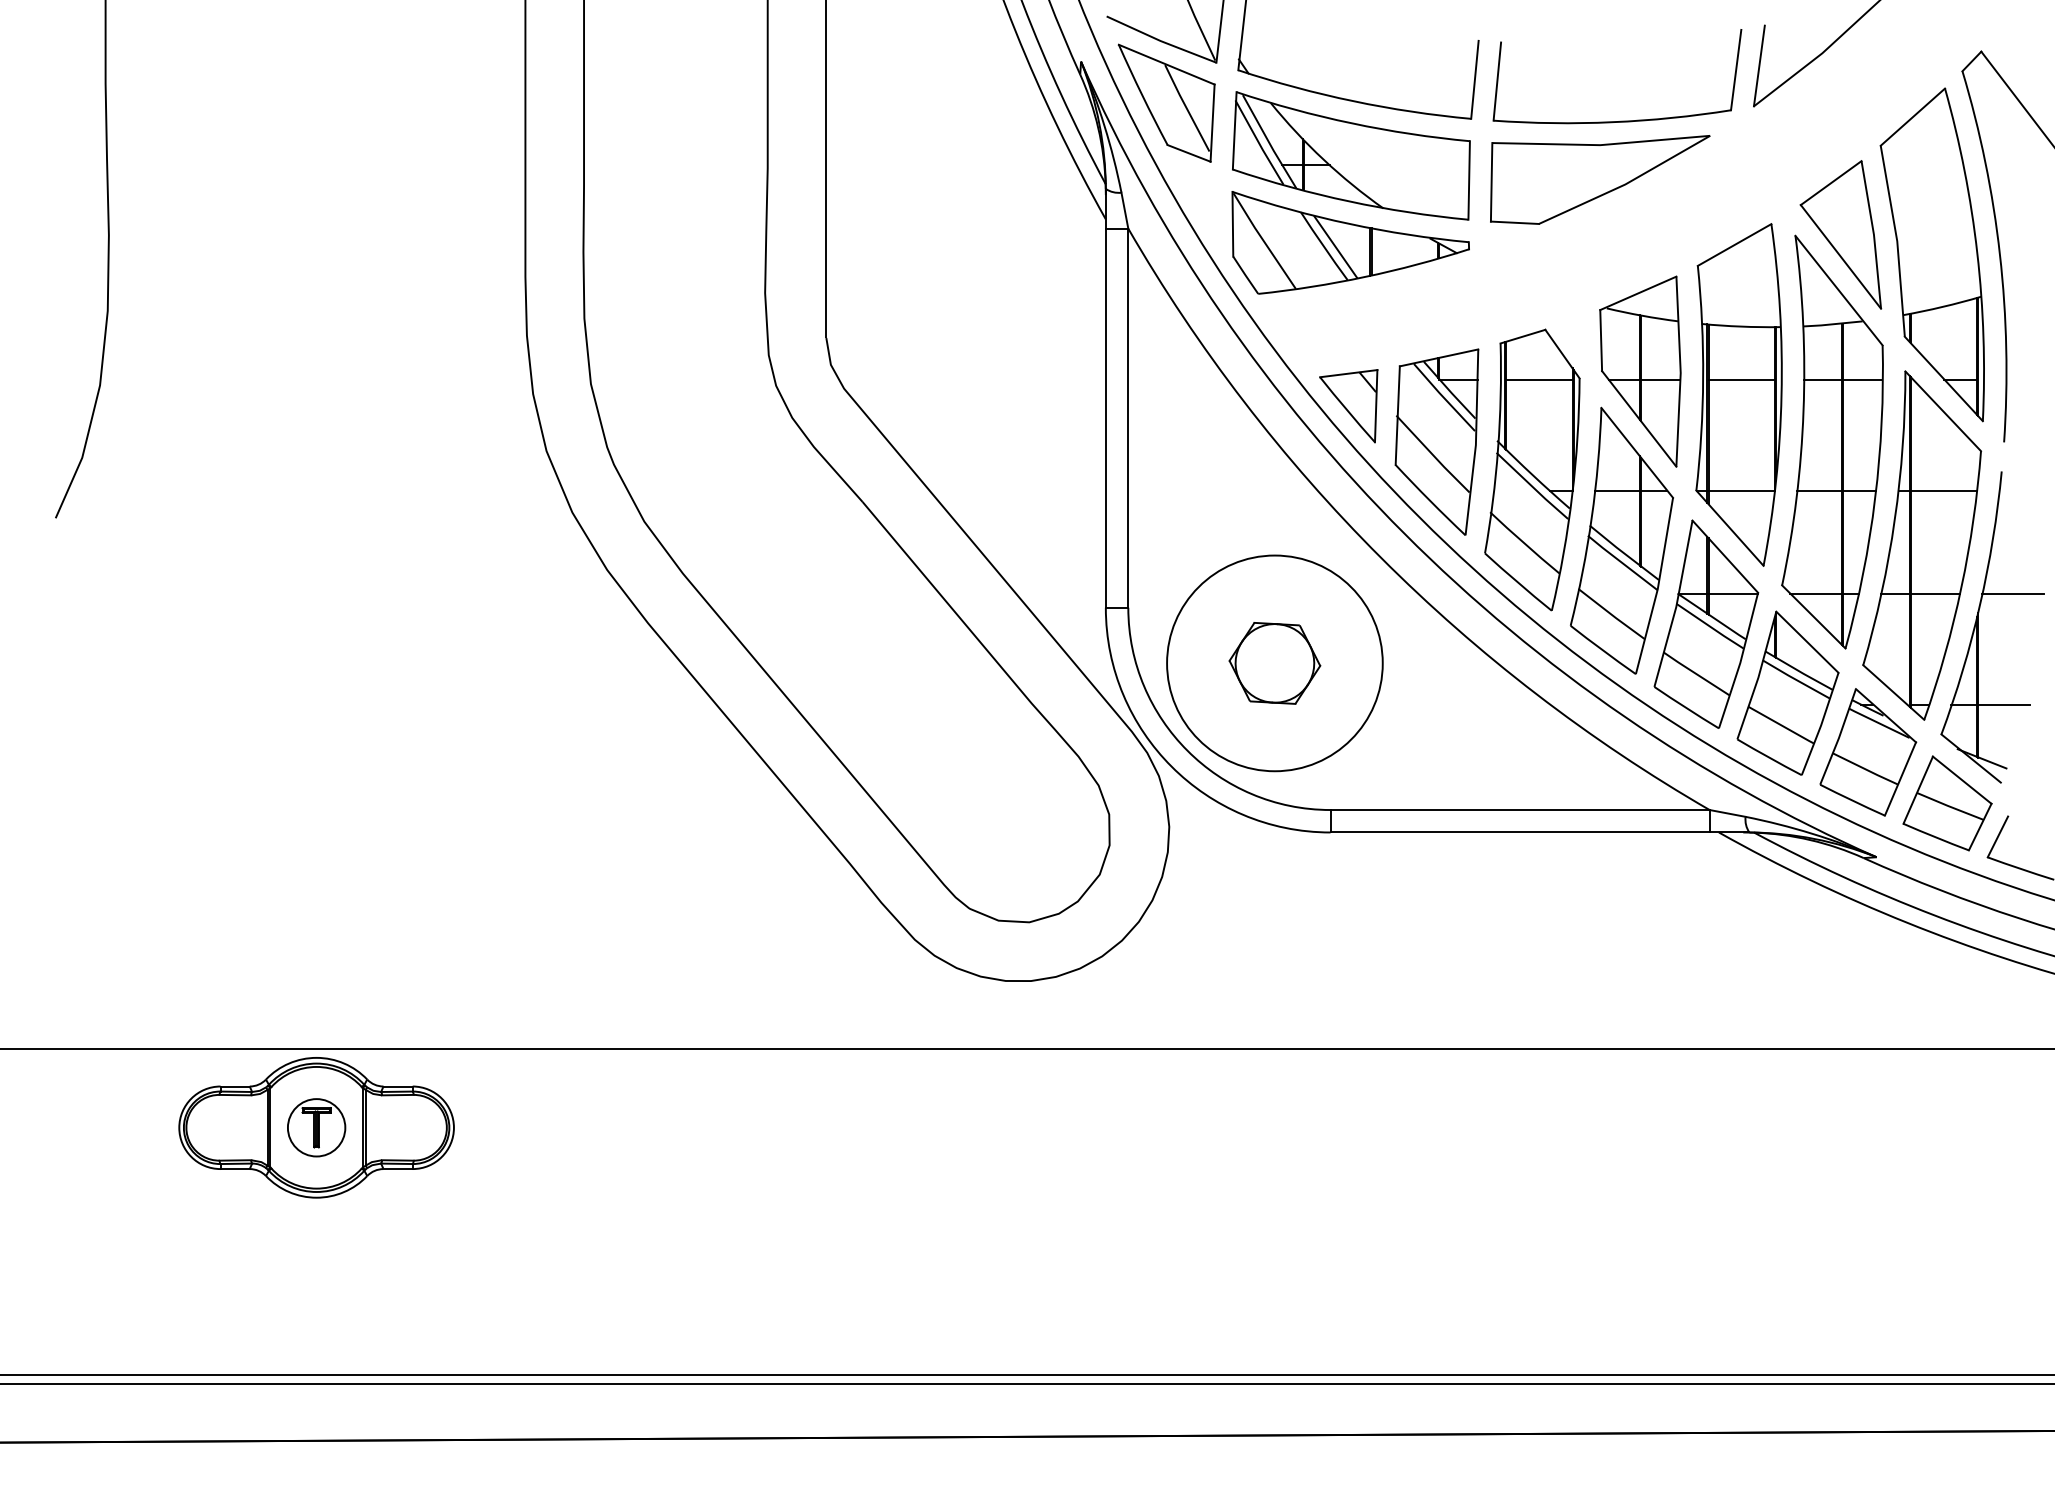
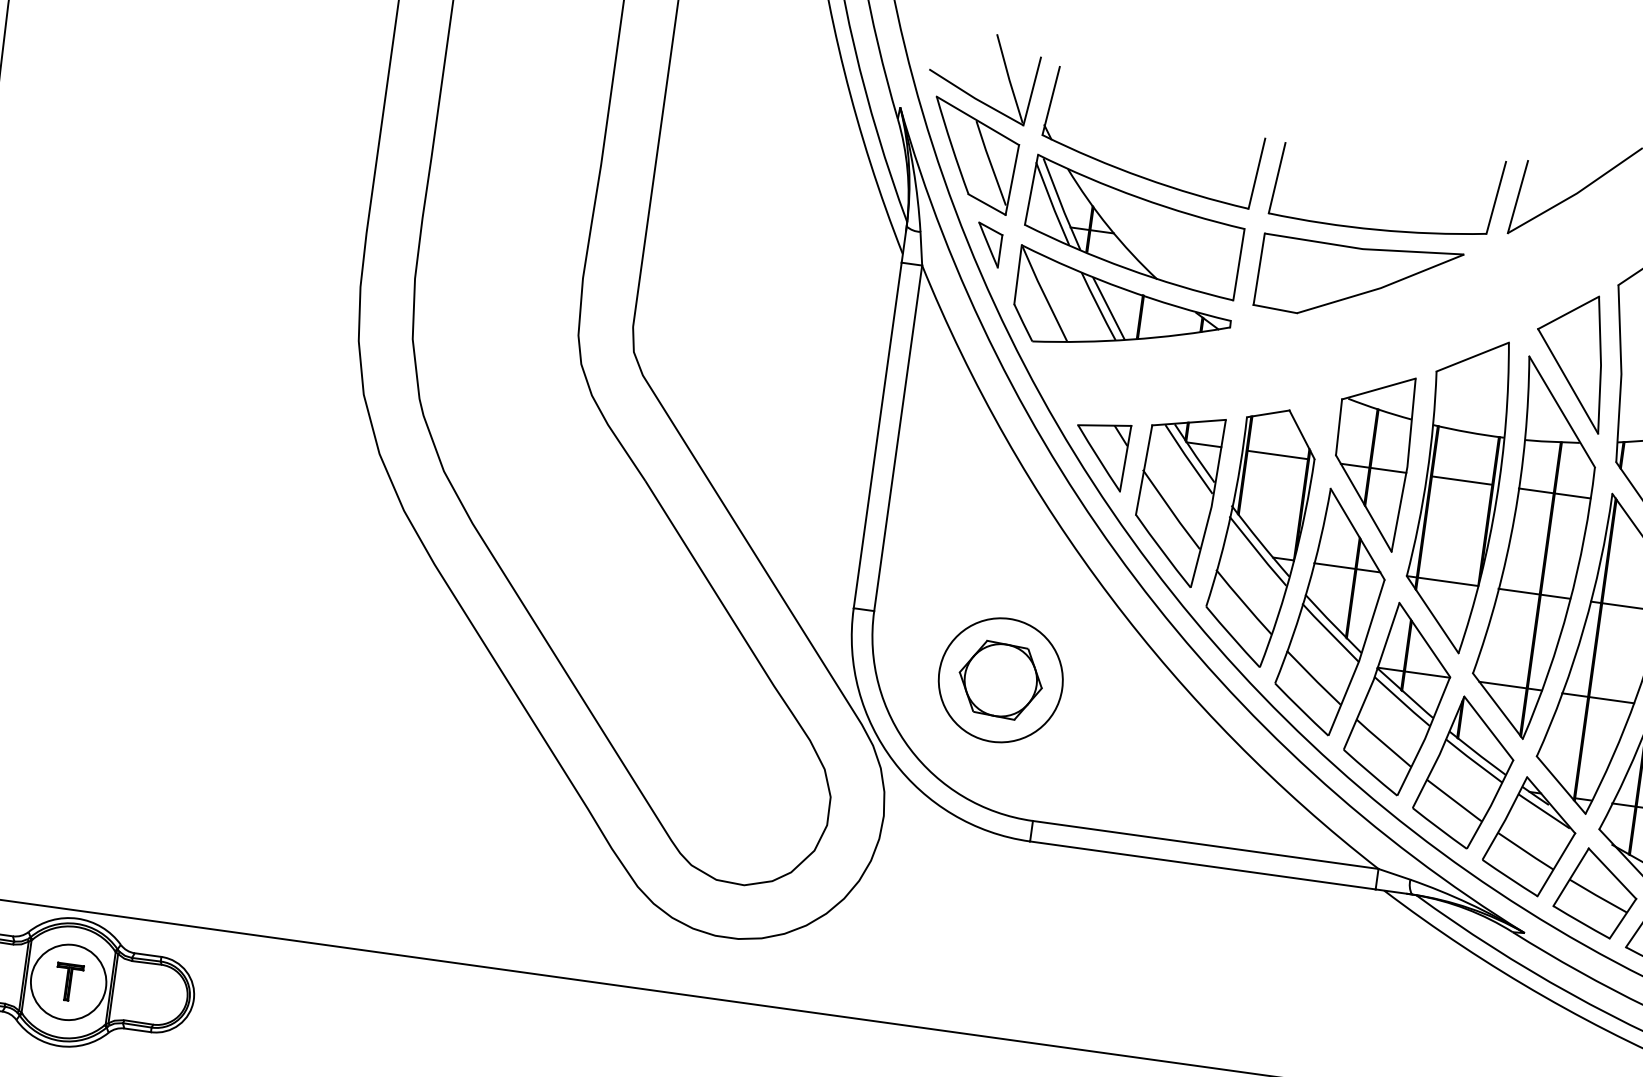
part: (1196, 196) -> (988, 244), added
circle: (1274, 663) -> (1000, 680), size x0.62
circle: (316, 1127) -> (68, 982), size x1.43

